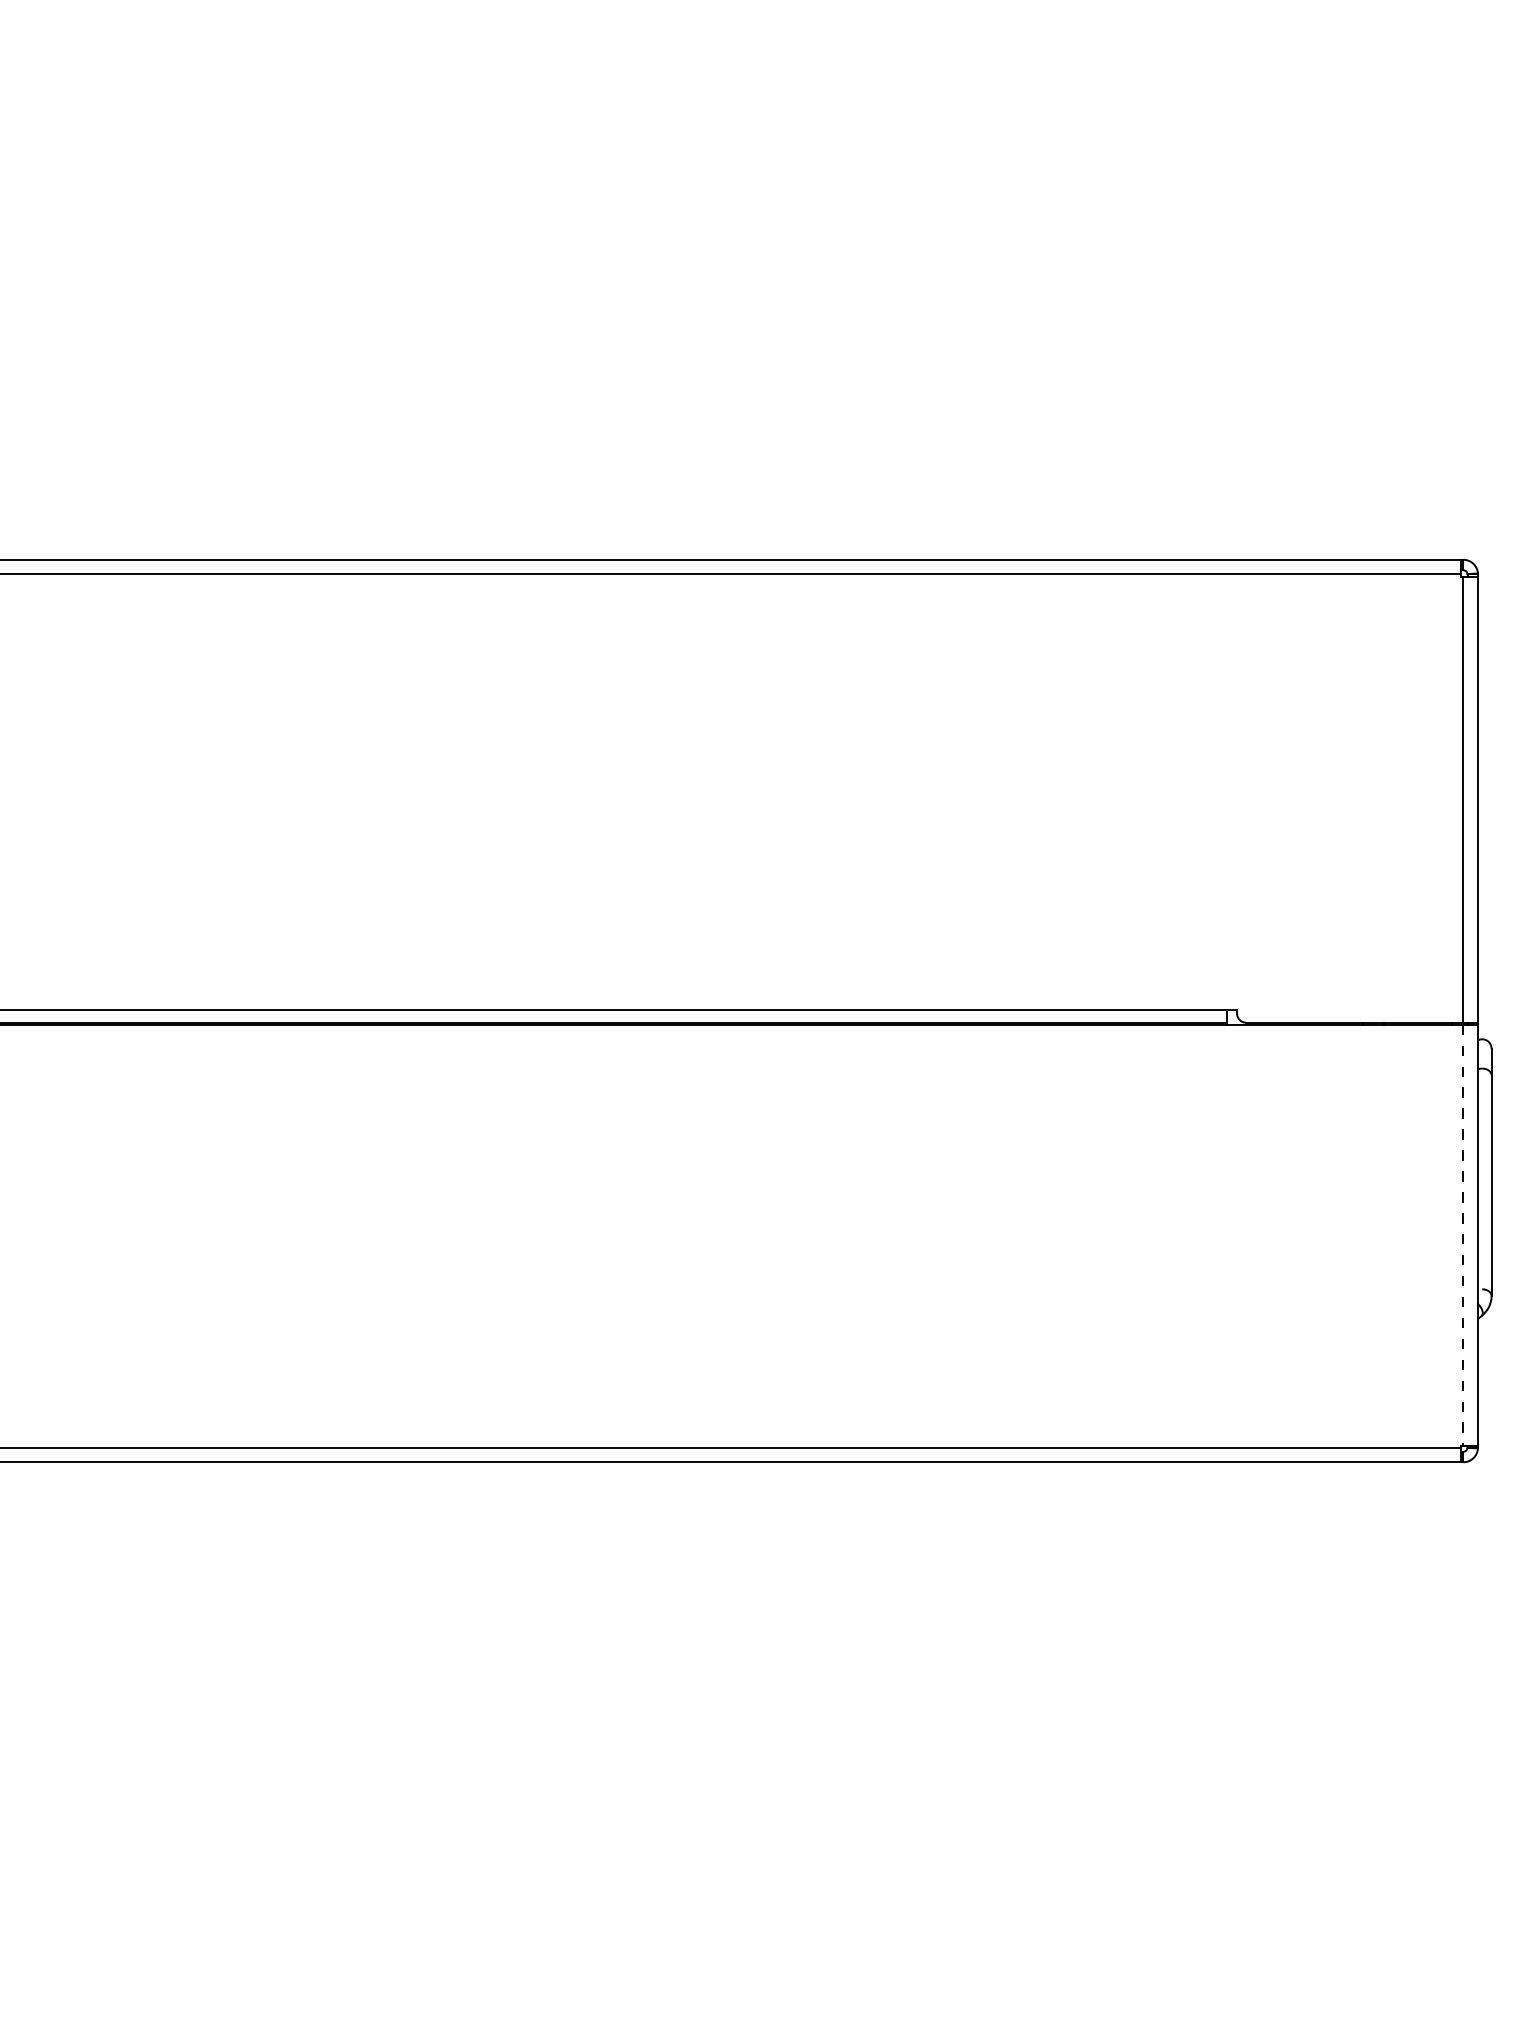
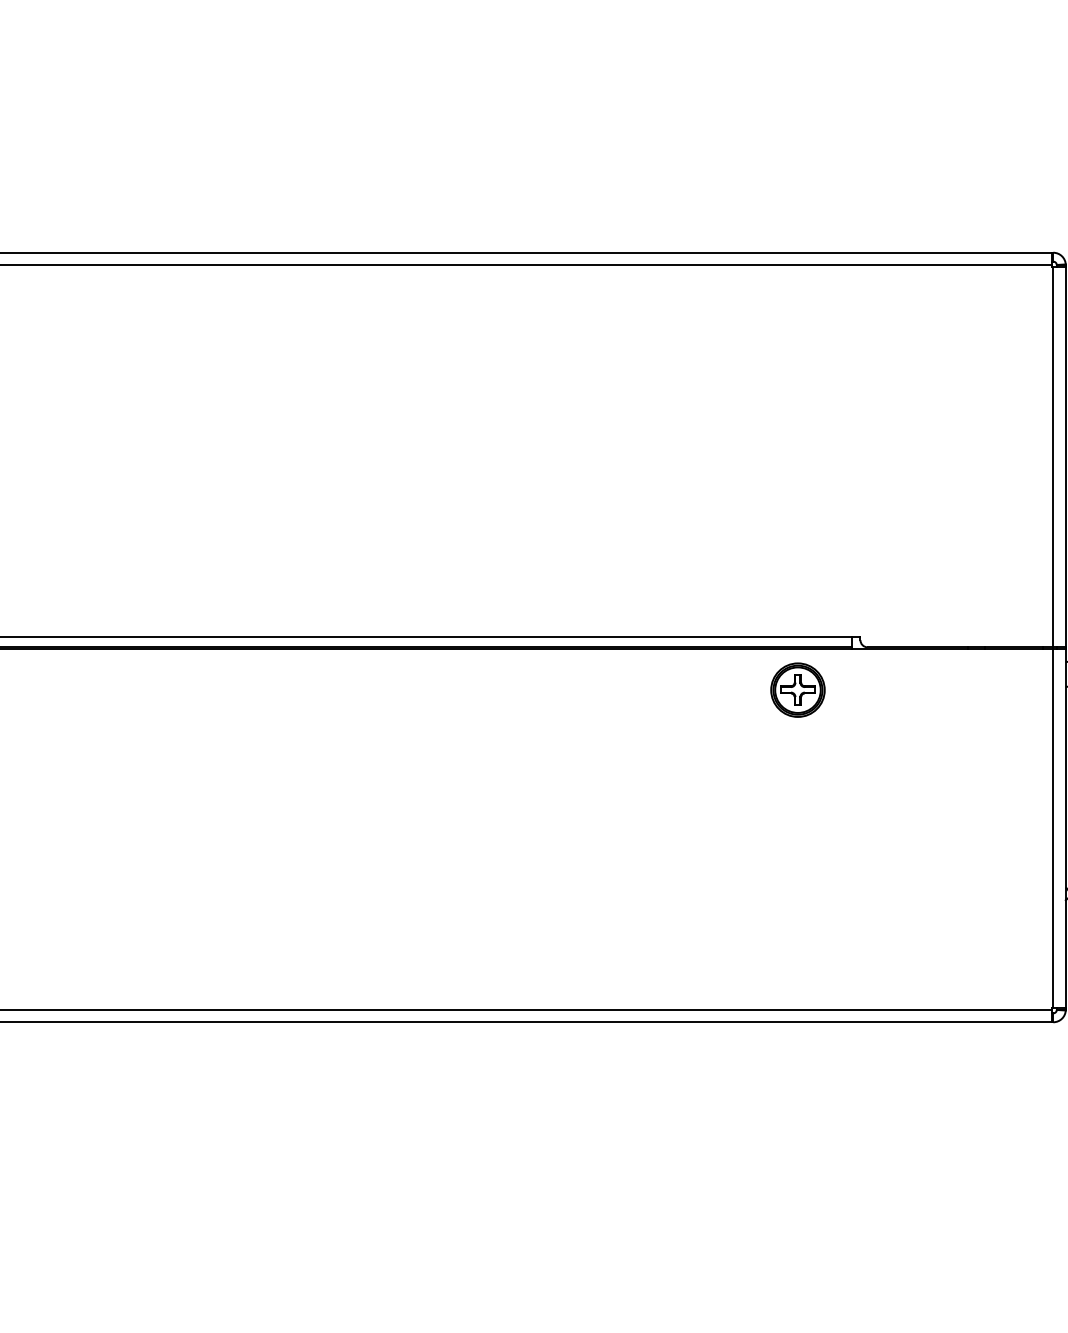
part: (1163, 1072) -> (797, 689), added
line: (1463, 1235) -> (1053, 828), dashed -> solid

